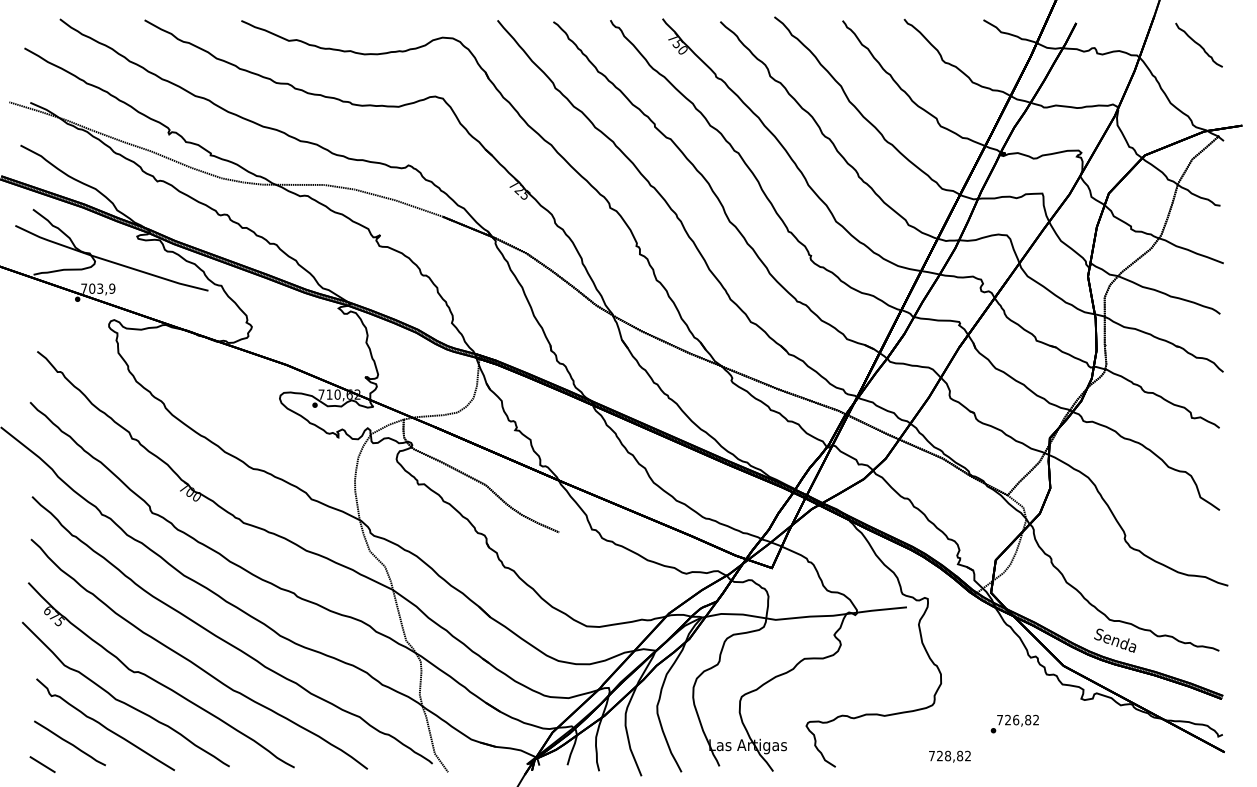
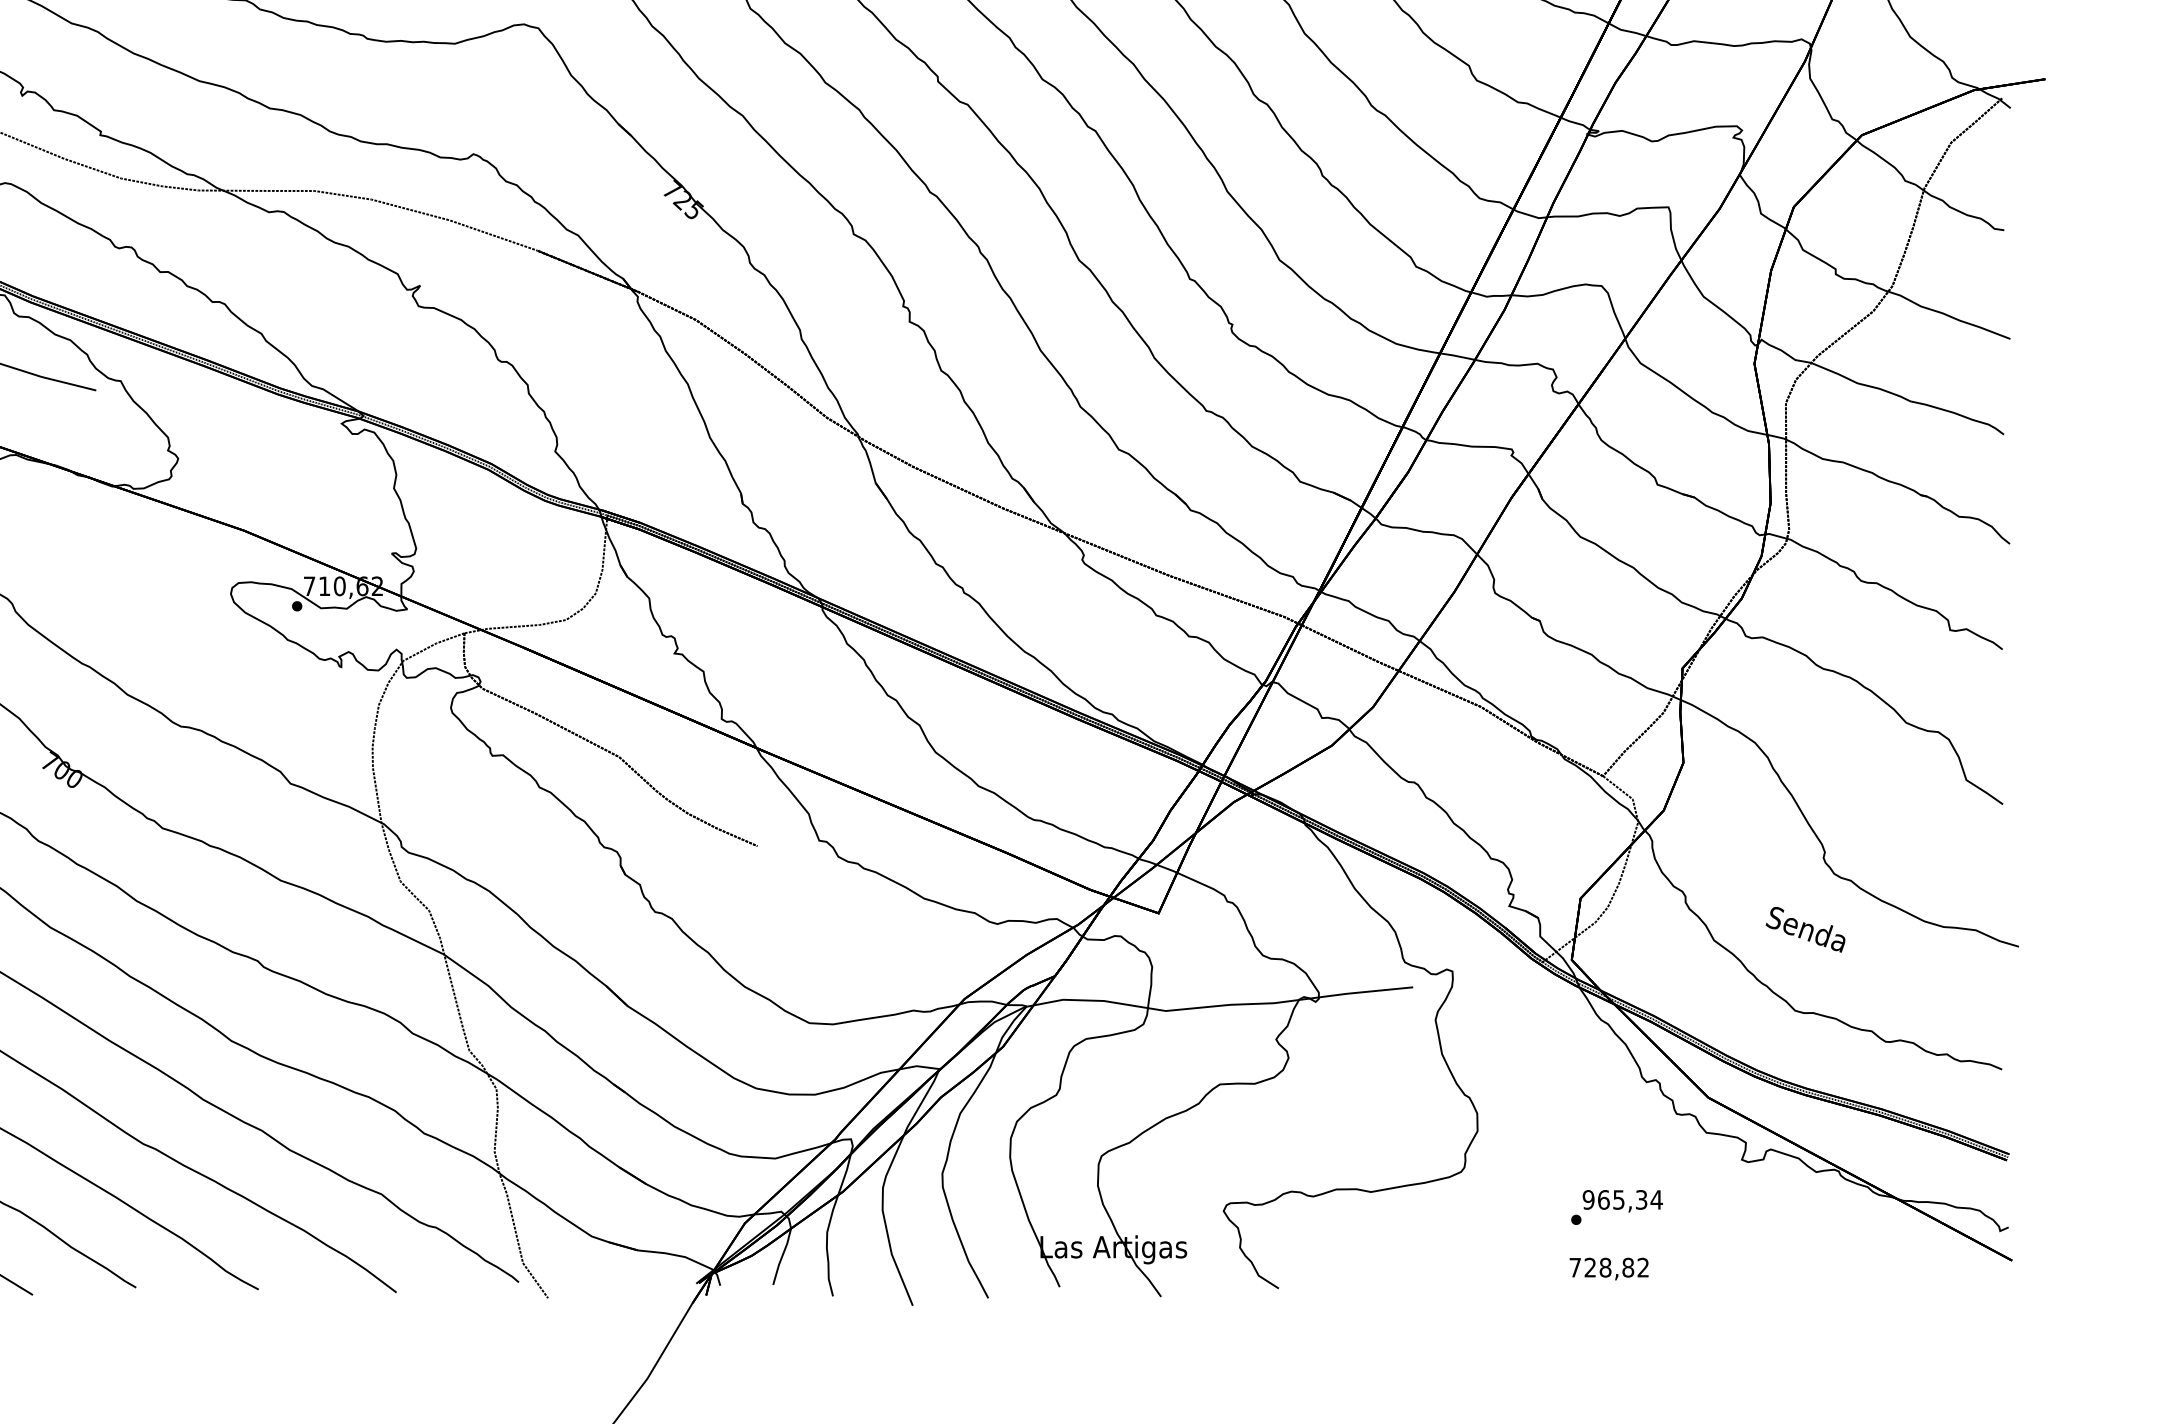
text: (1115, 640) -> (1806, 929), moved
text: (1018, 719) -> (1623, 1198), 726,82 -> 965,34
text: (949, 756) -> (1608, 1268), moved

